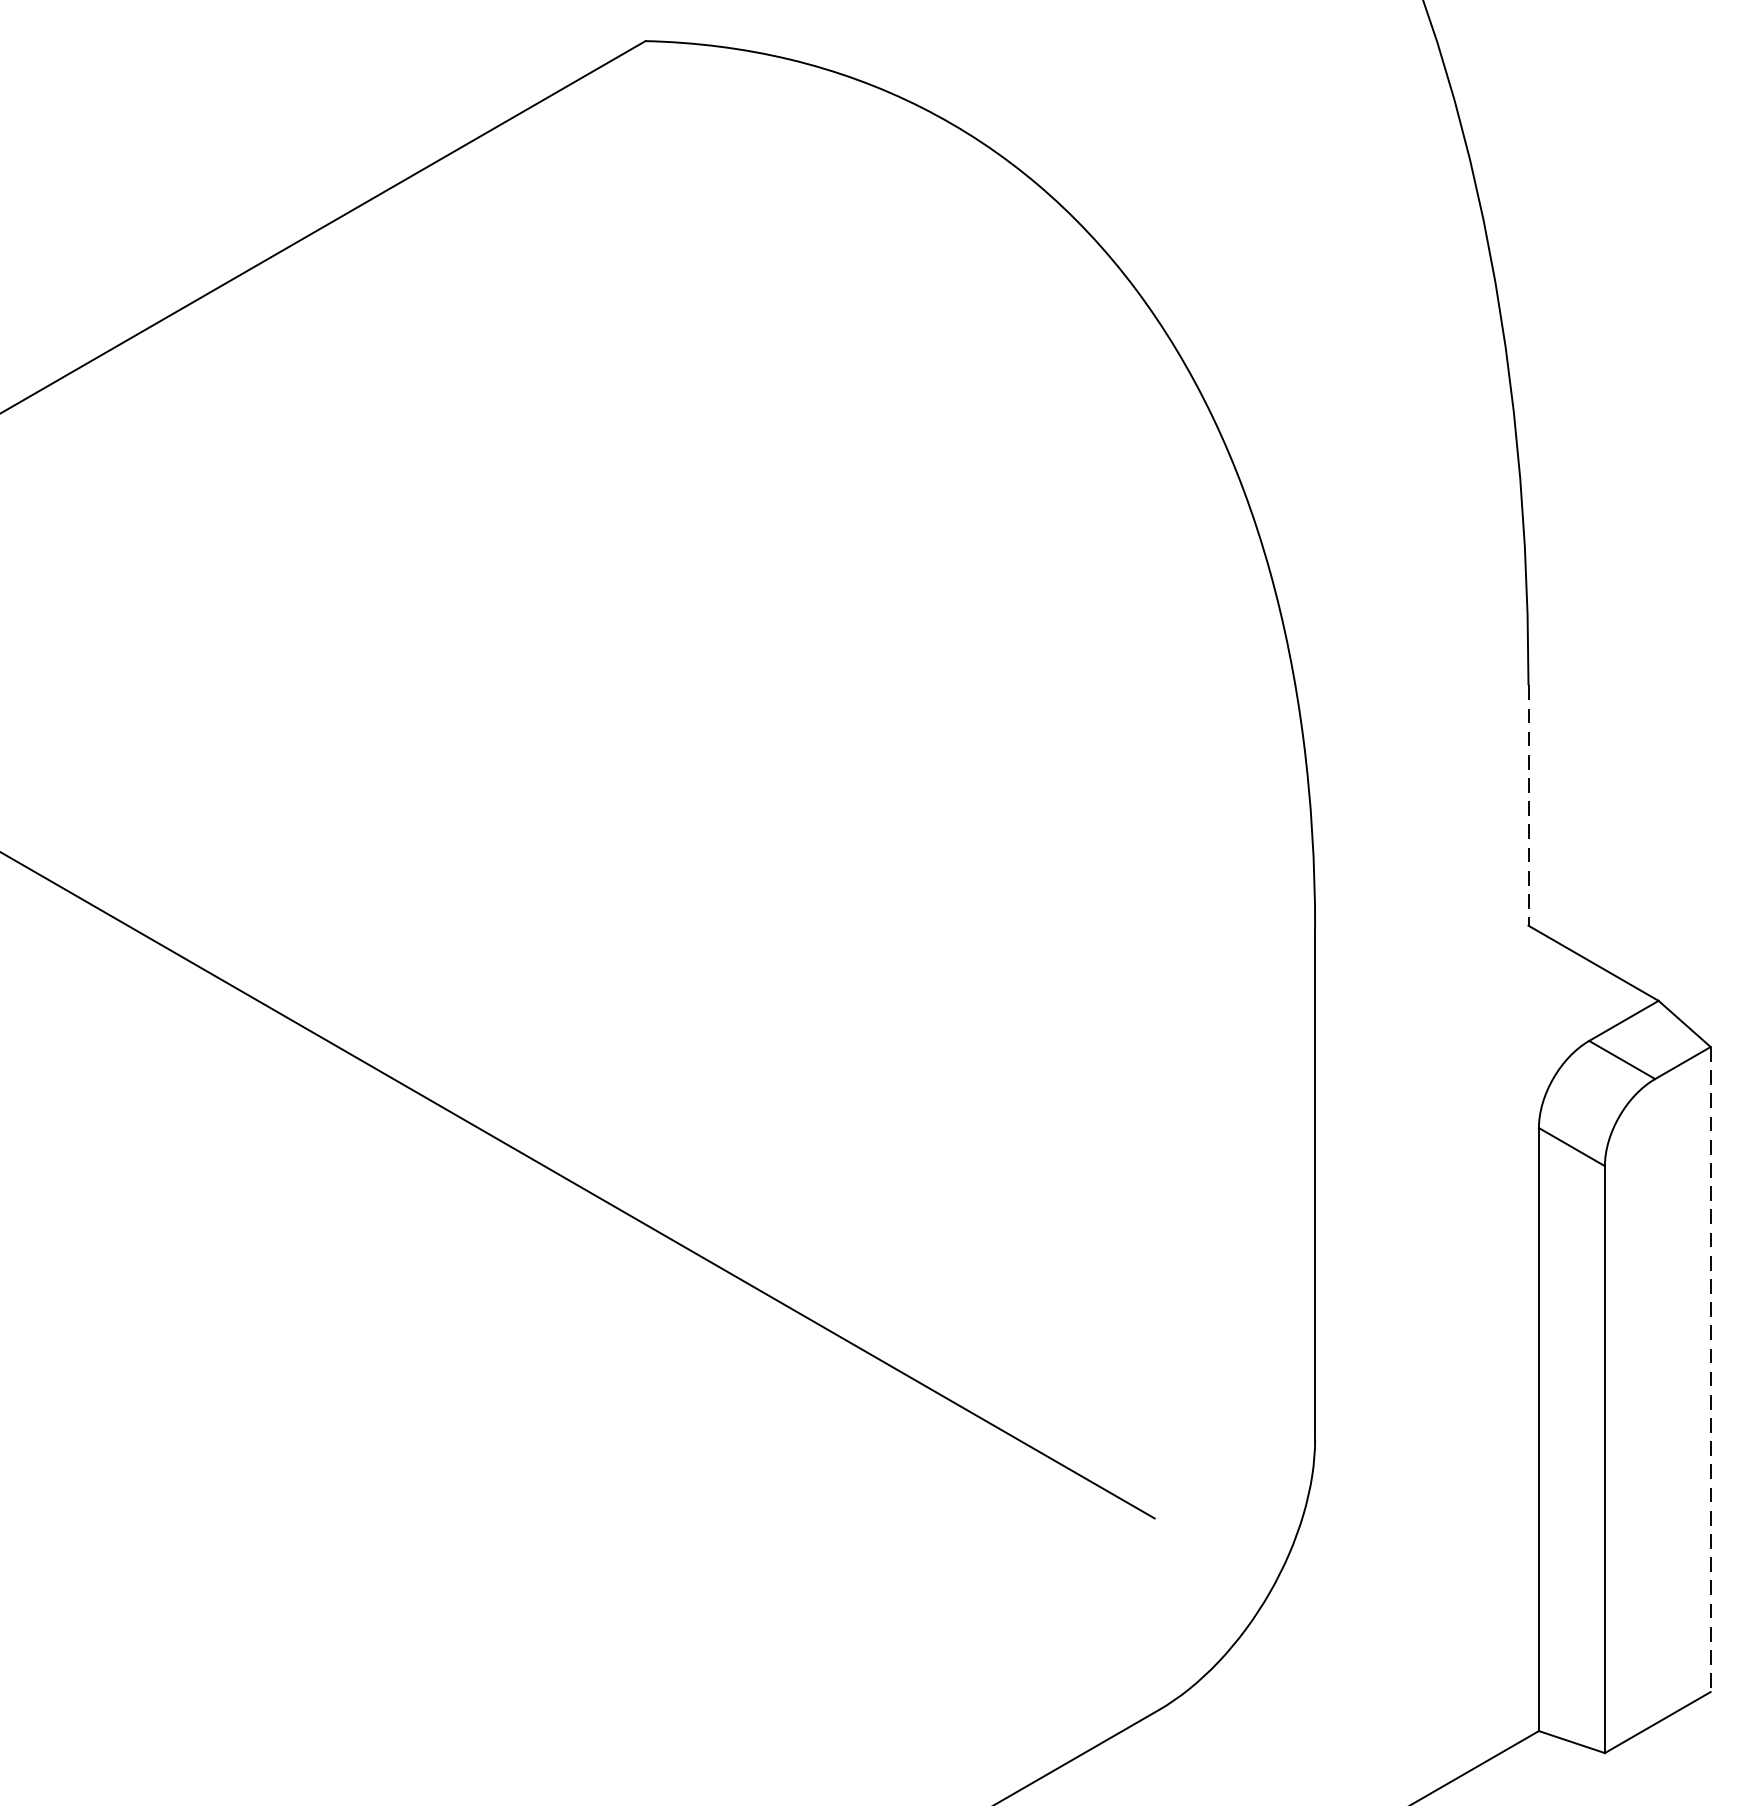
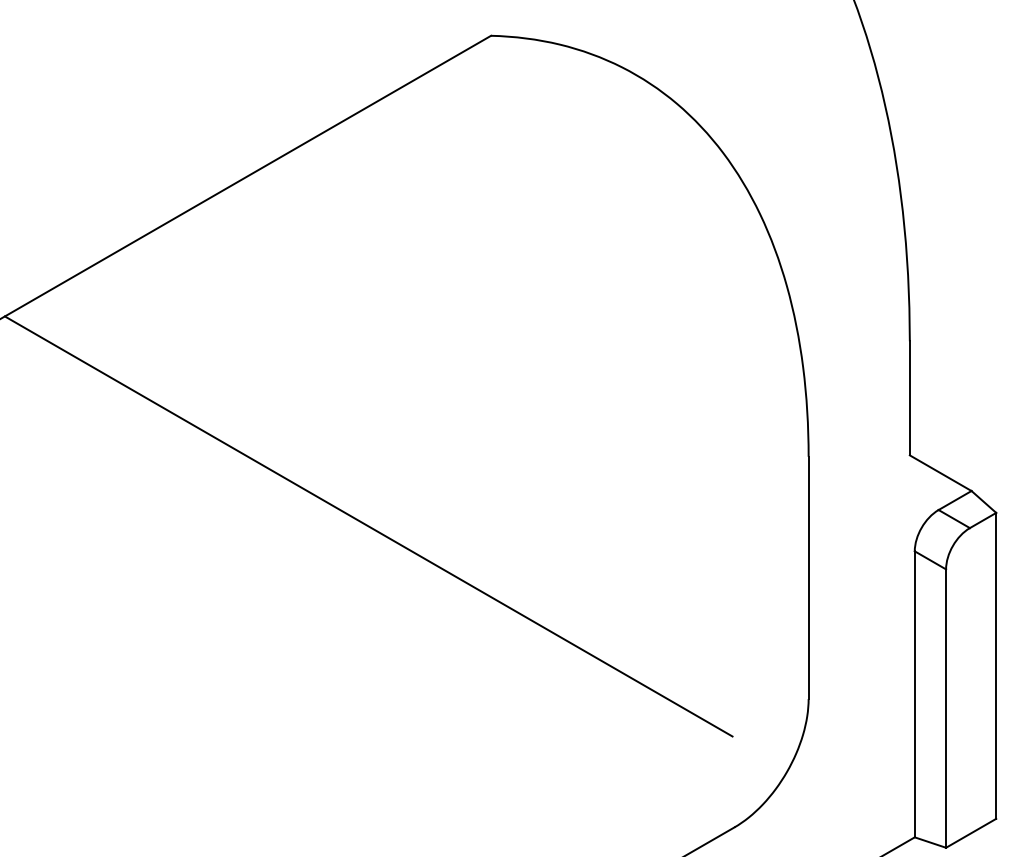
line: (1527, 805) -> (909, 398), dashed -> solid
line: (1711, 1368) -> (996, 665), dashed -> solid

